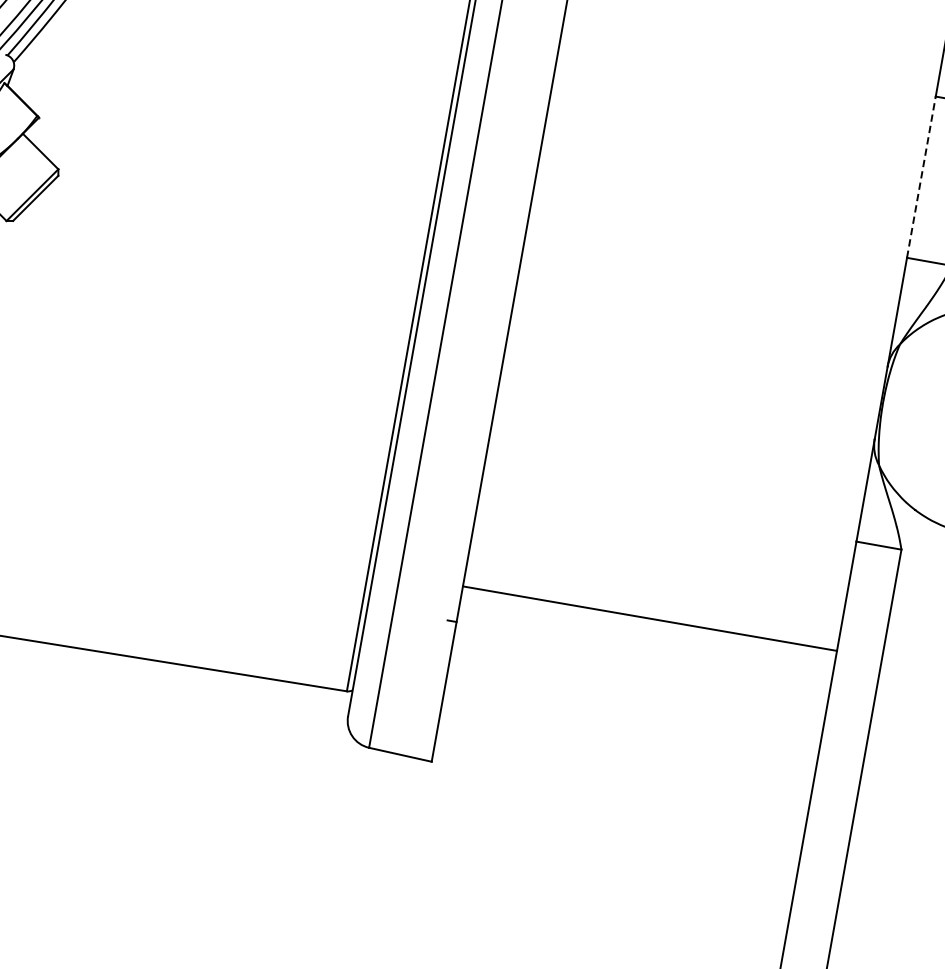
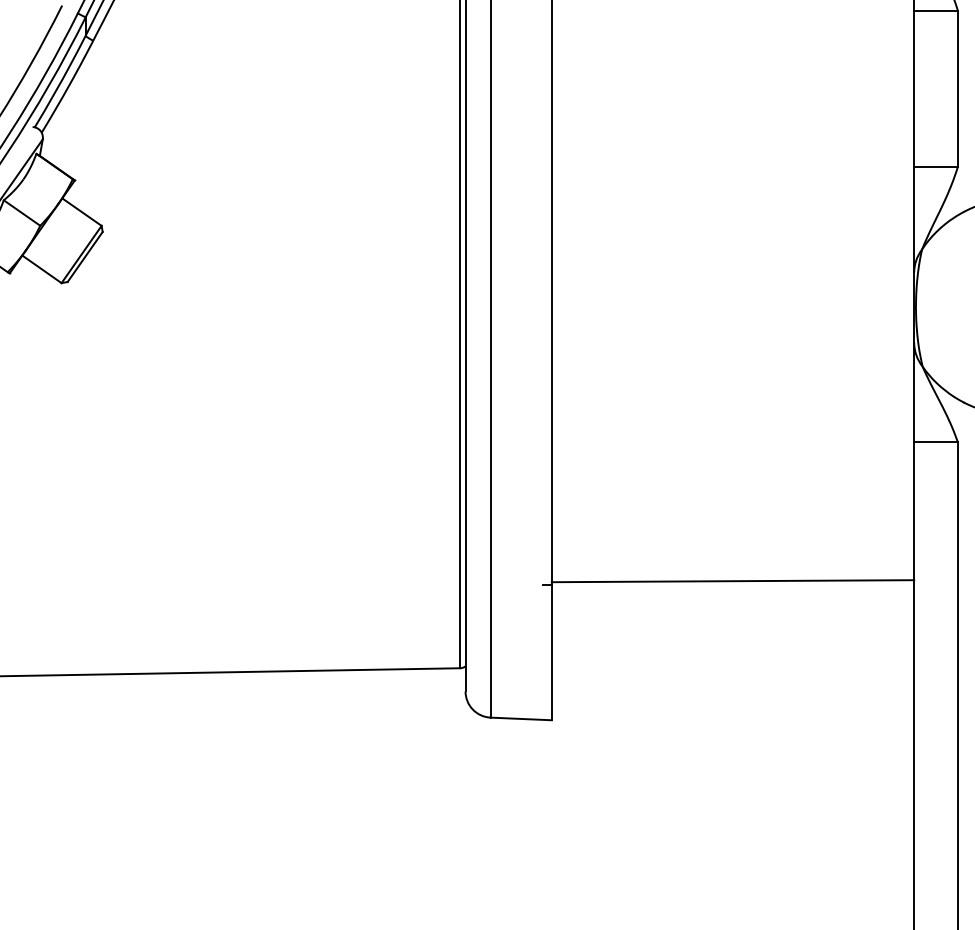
line: (921, 176) -> (914, 88), dashed -> solid
line: (649, 618) -> (732, 581), moved

